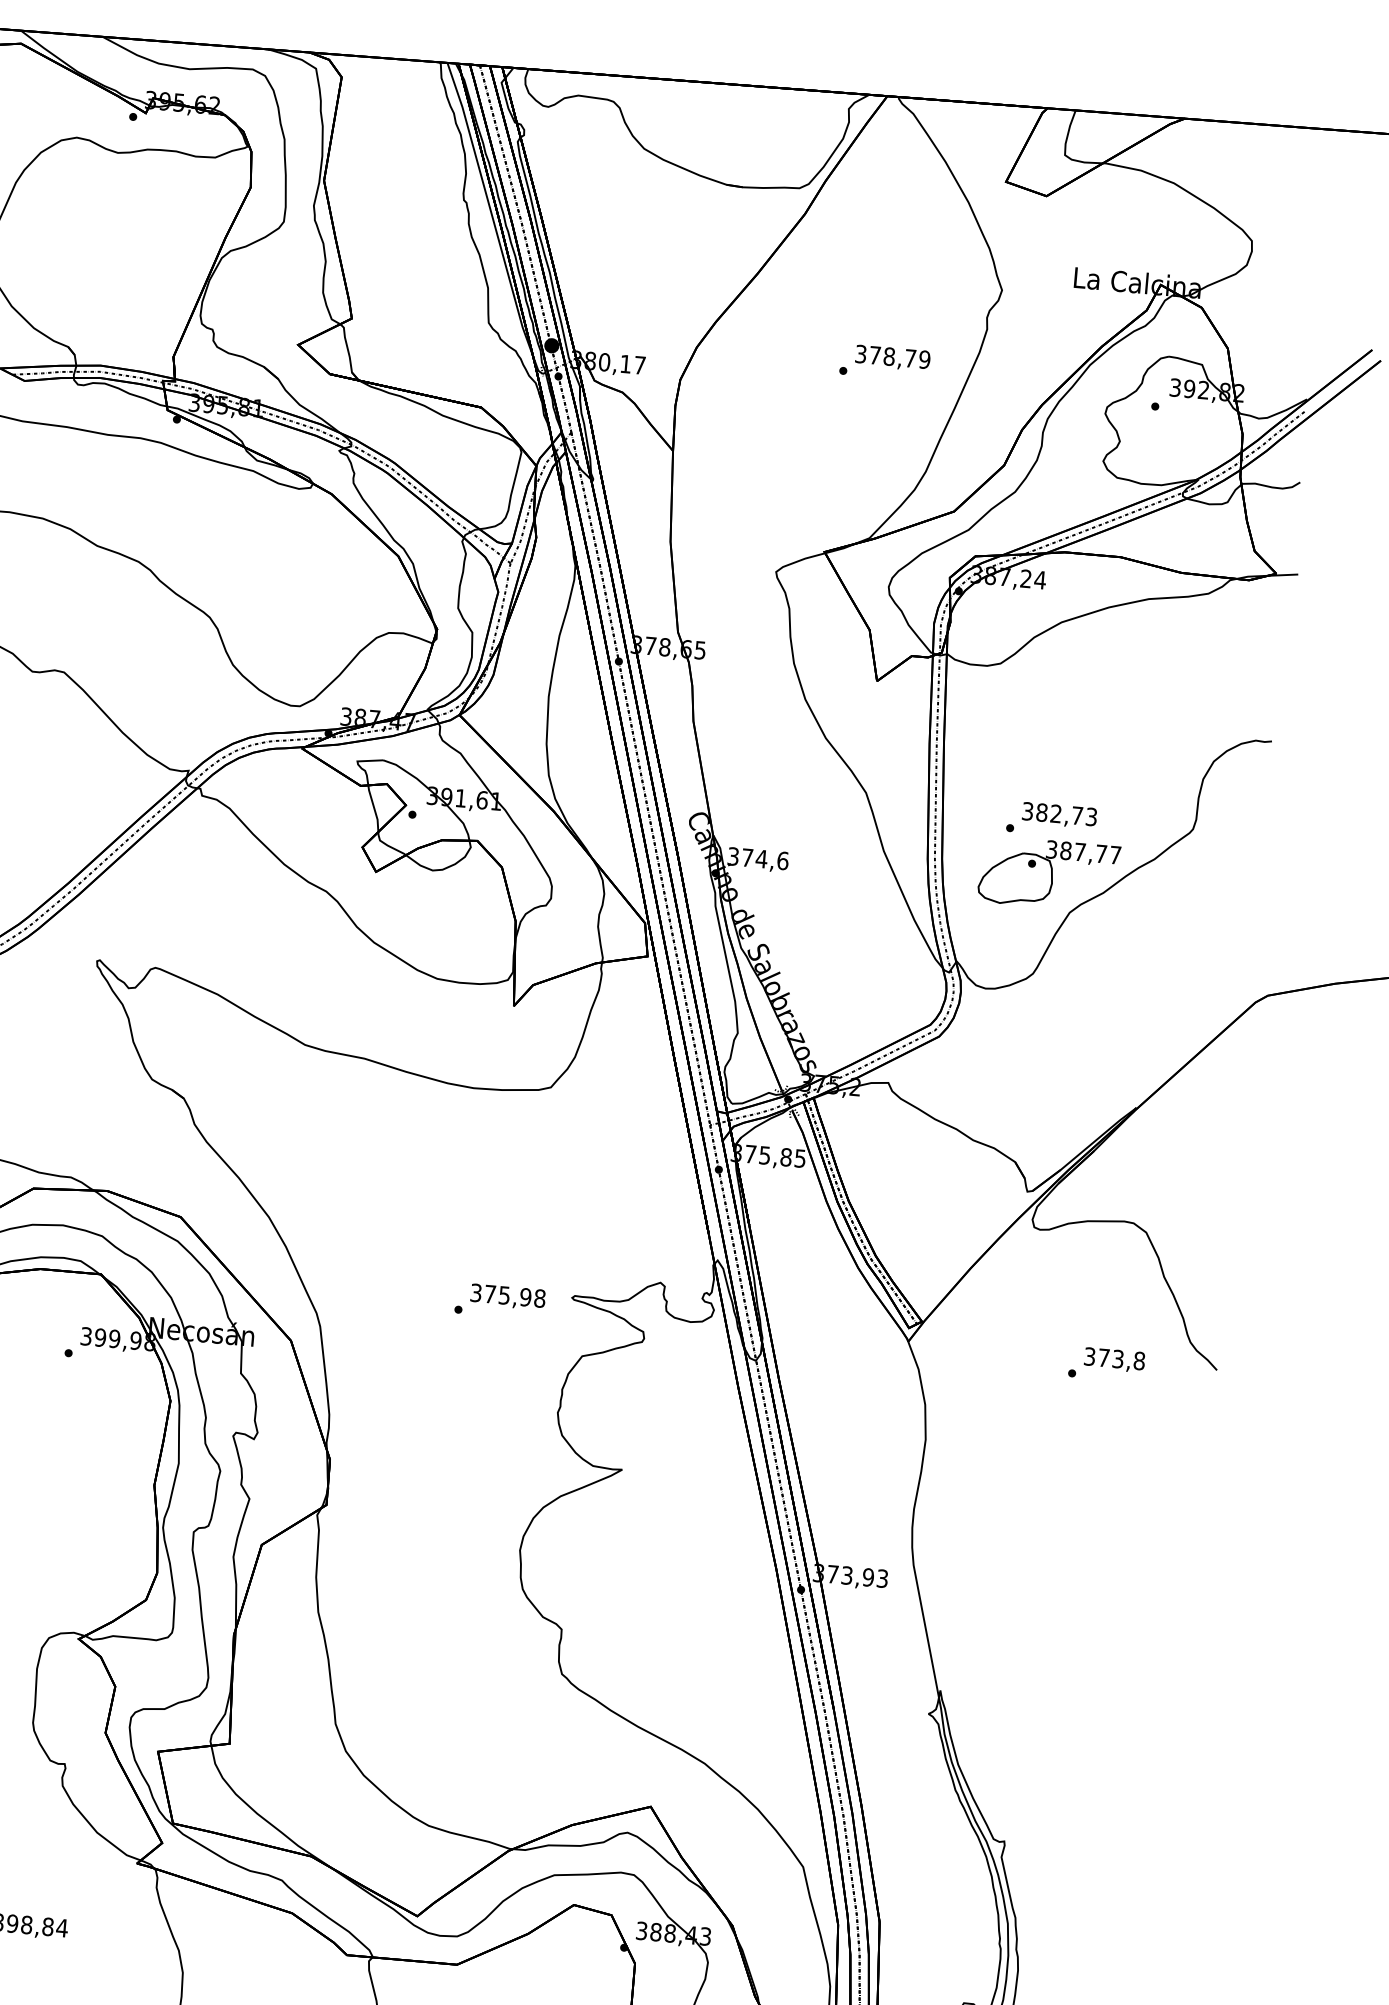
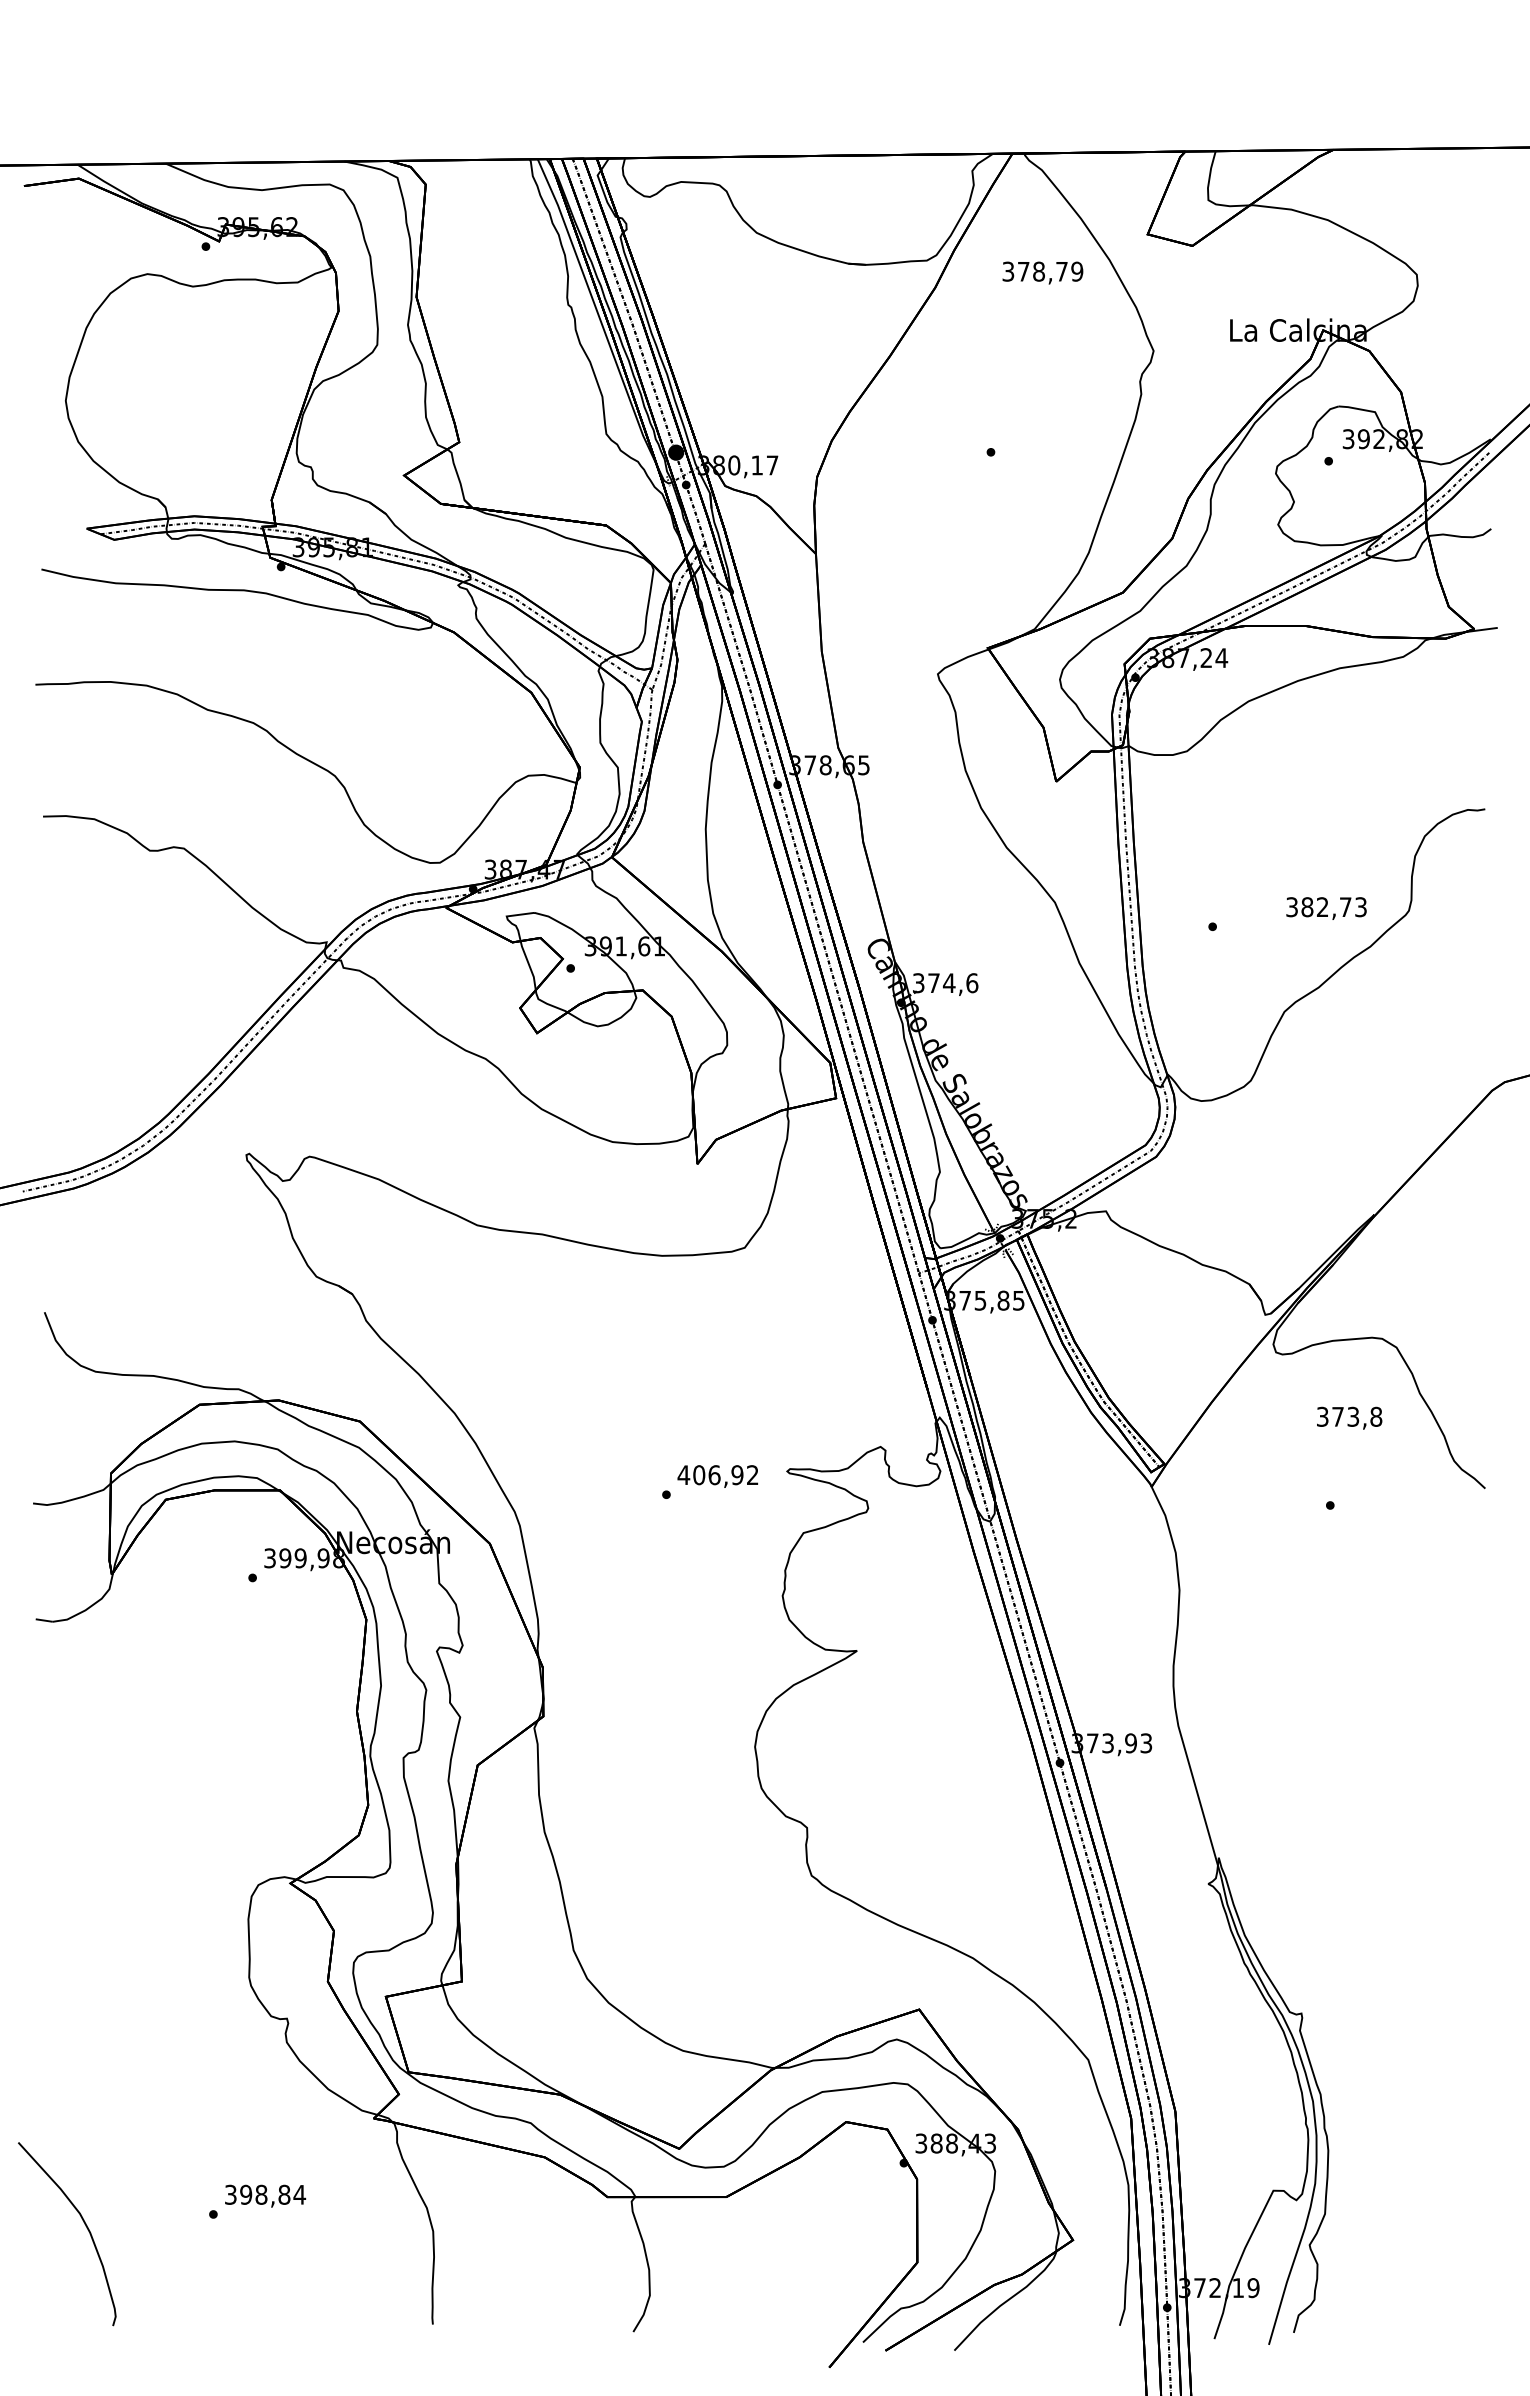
text: (892, 357) -> (1042, 272), moved
text: (1059, 815) -> (1326, 908), moved
part: (1048, 873) -> (1258, 971), removed
text: (507, 1296) -> (717, 1475), 375,98 -> 406,92
text: (1114, 1359) -> (1349, 1417), moved

